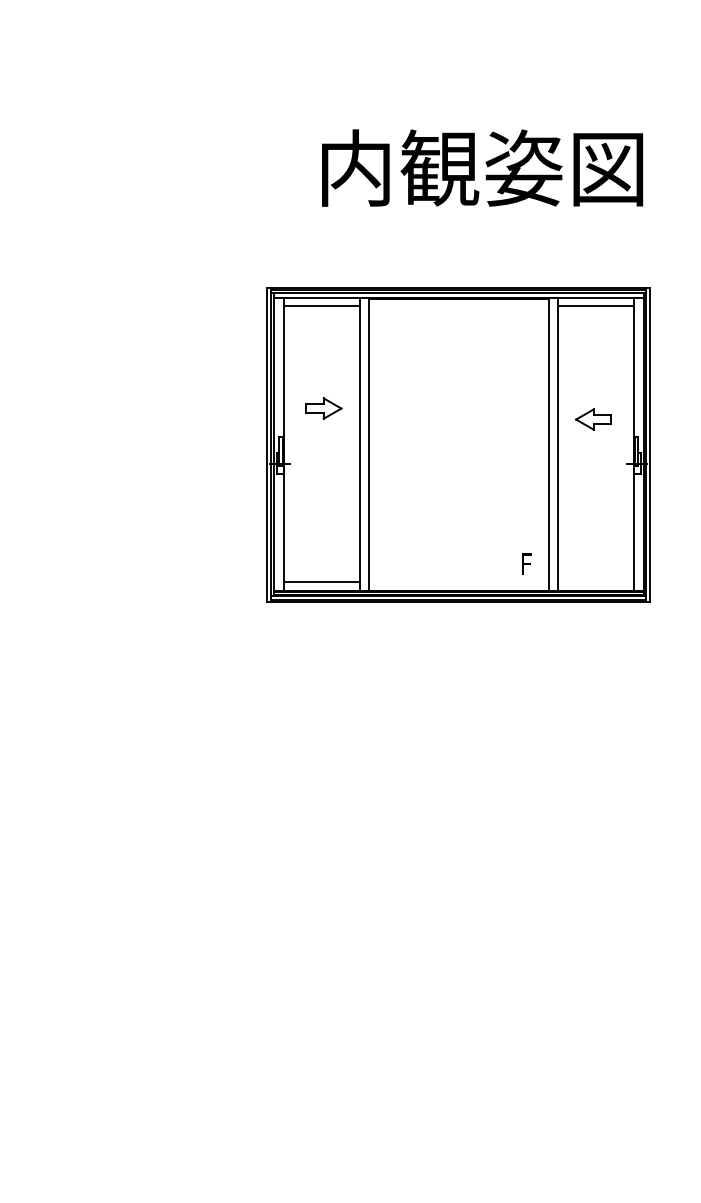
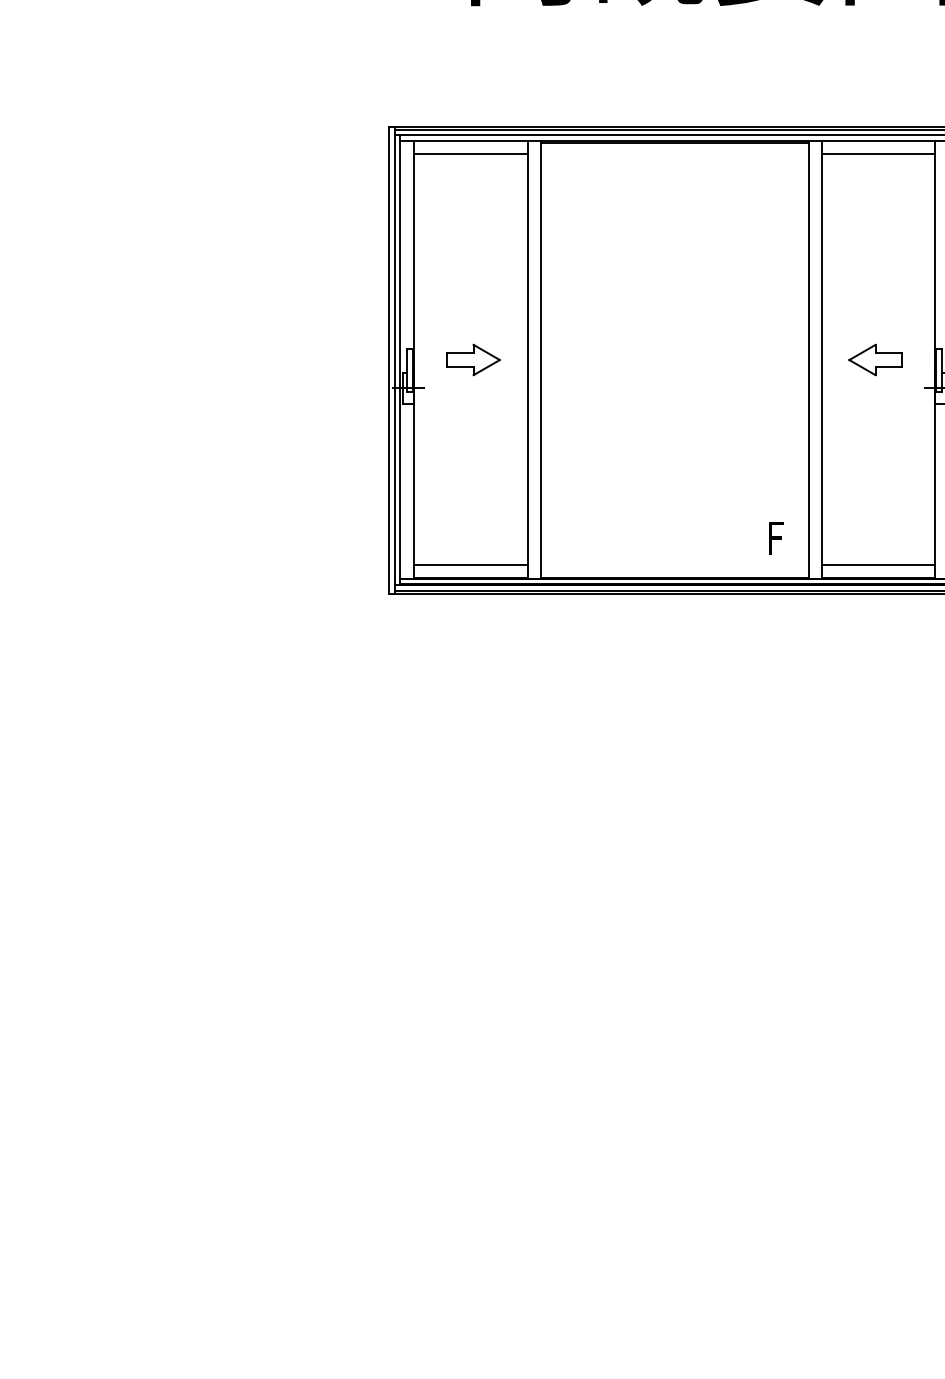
part: (323, 408) -> (473, 359), moved
part: (593, 419) -> (875, 359), moved
line: (595, 582) -> (878, 565), added

